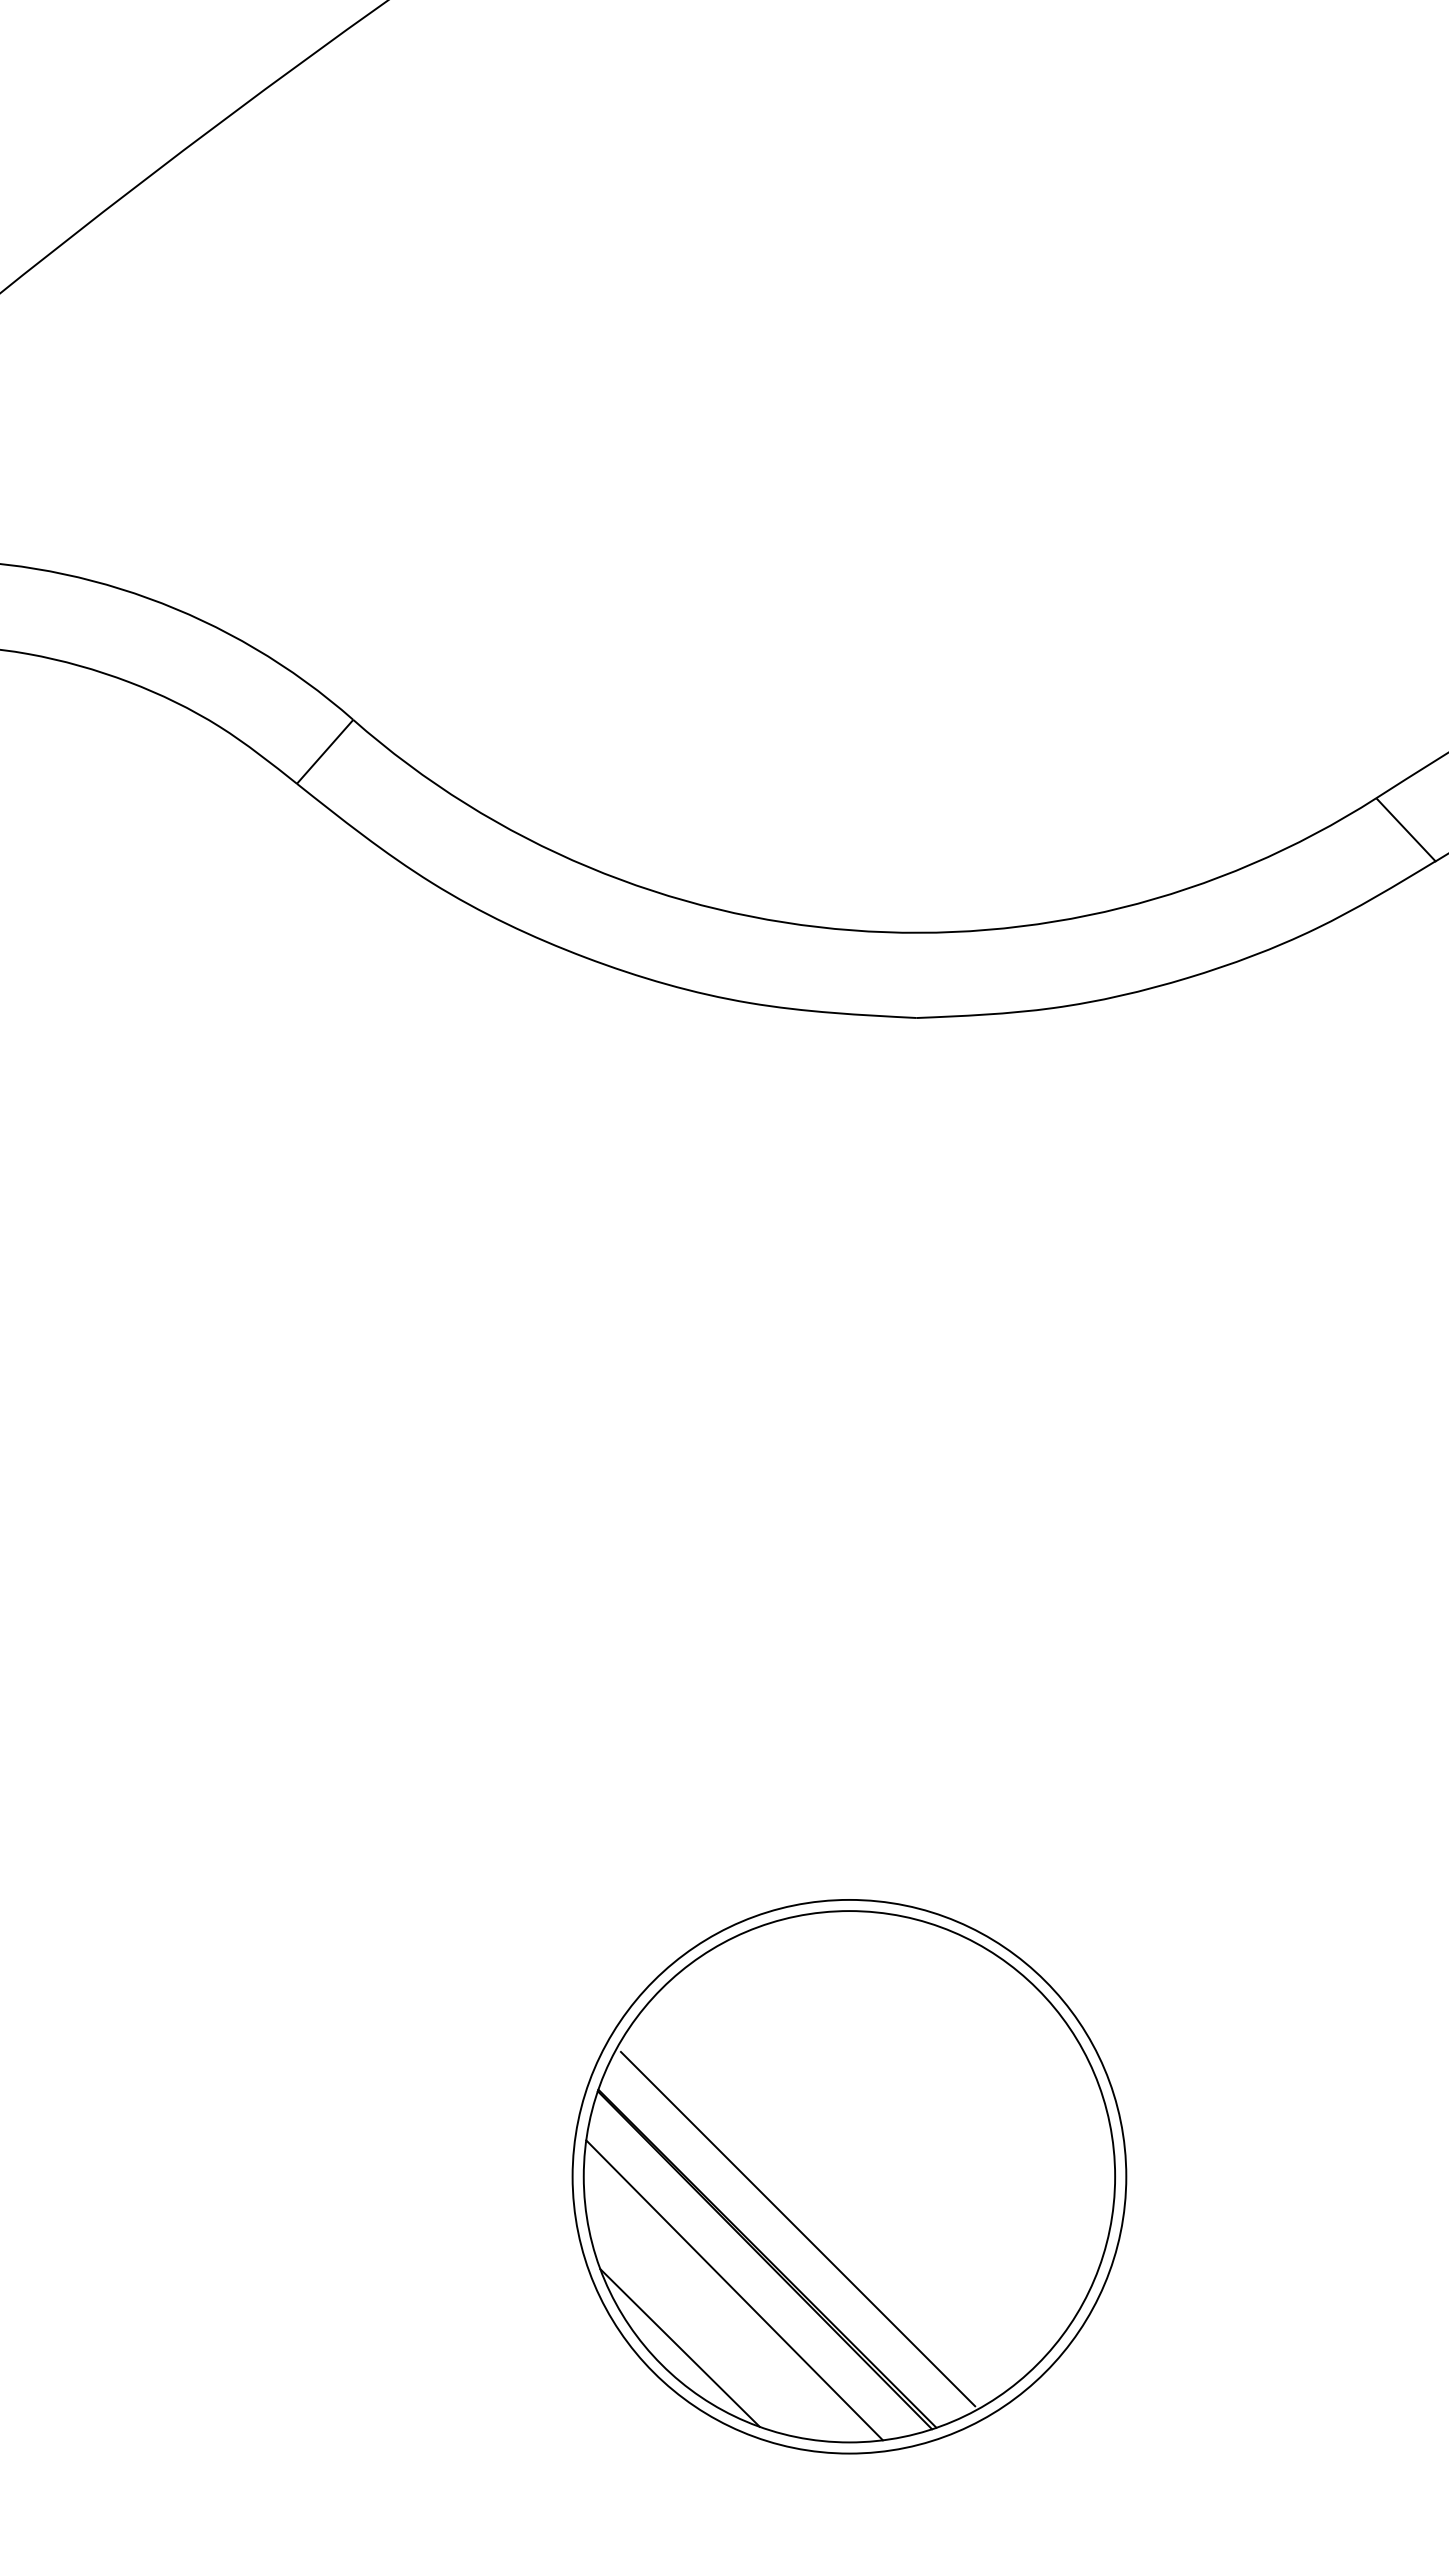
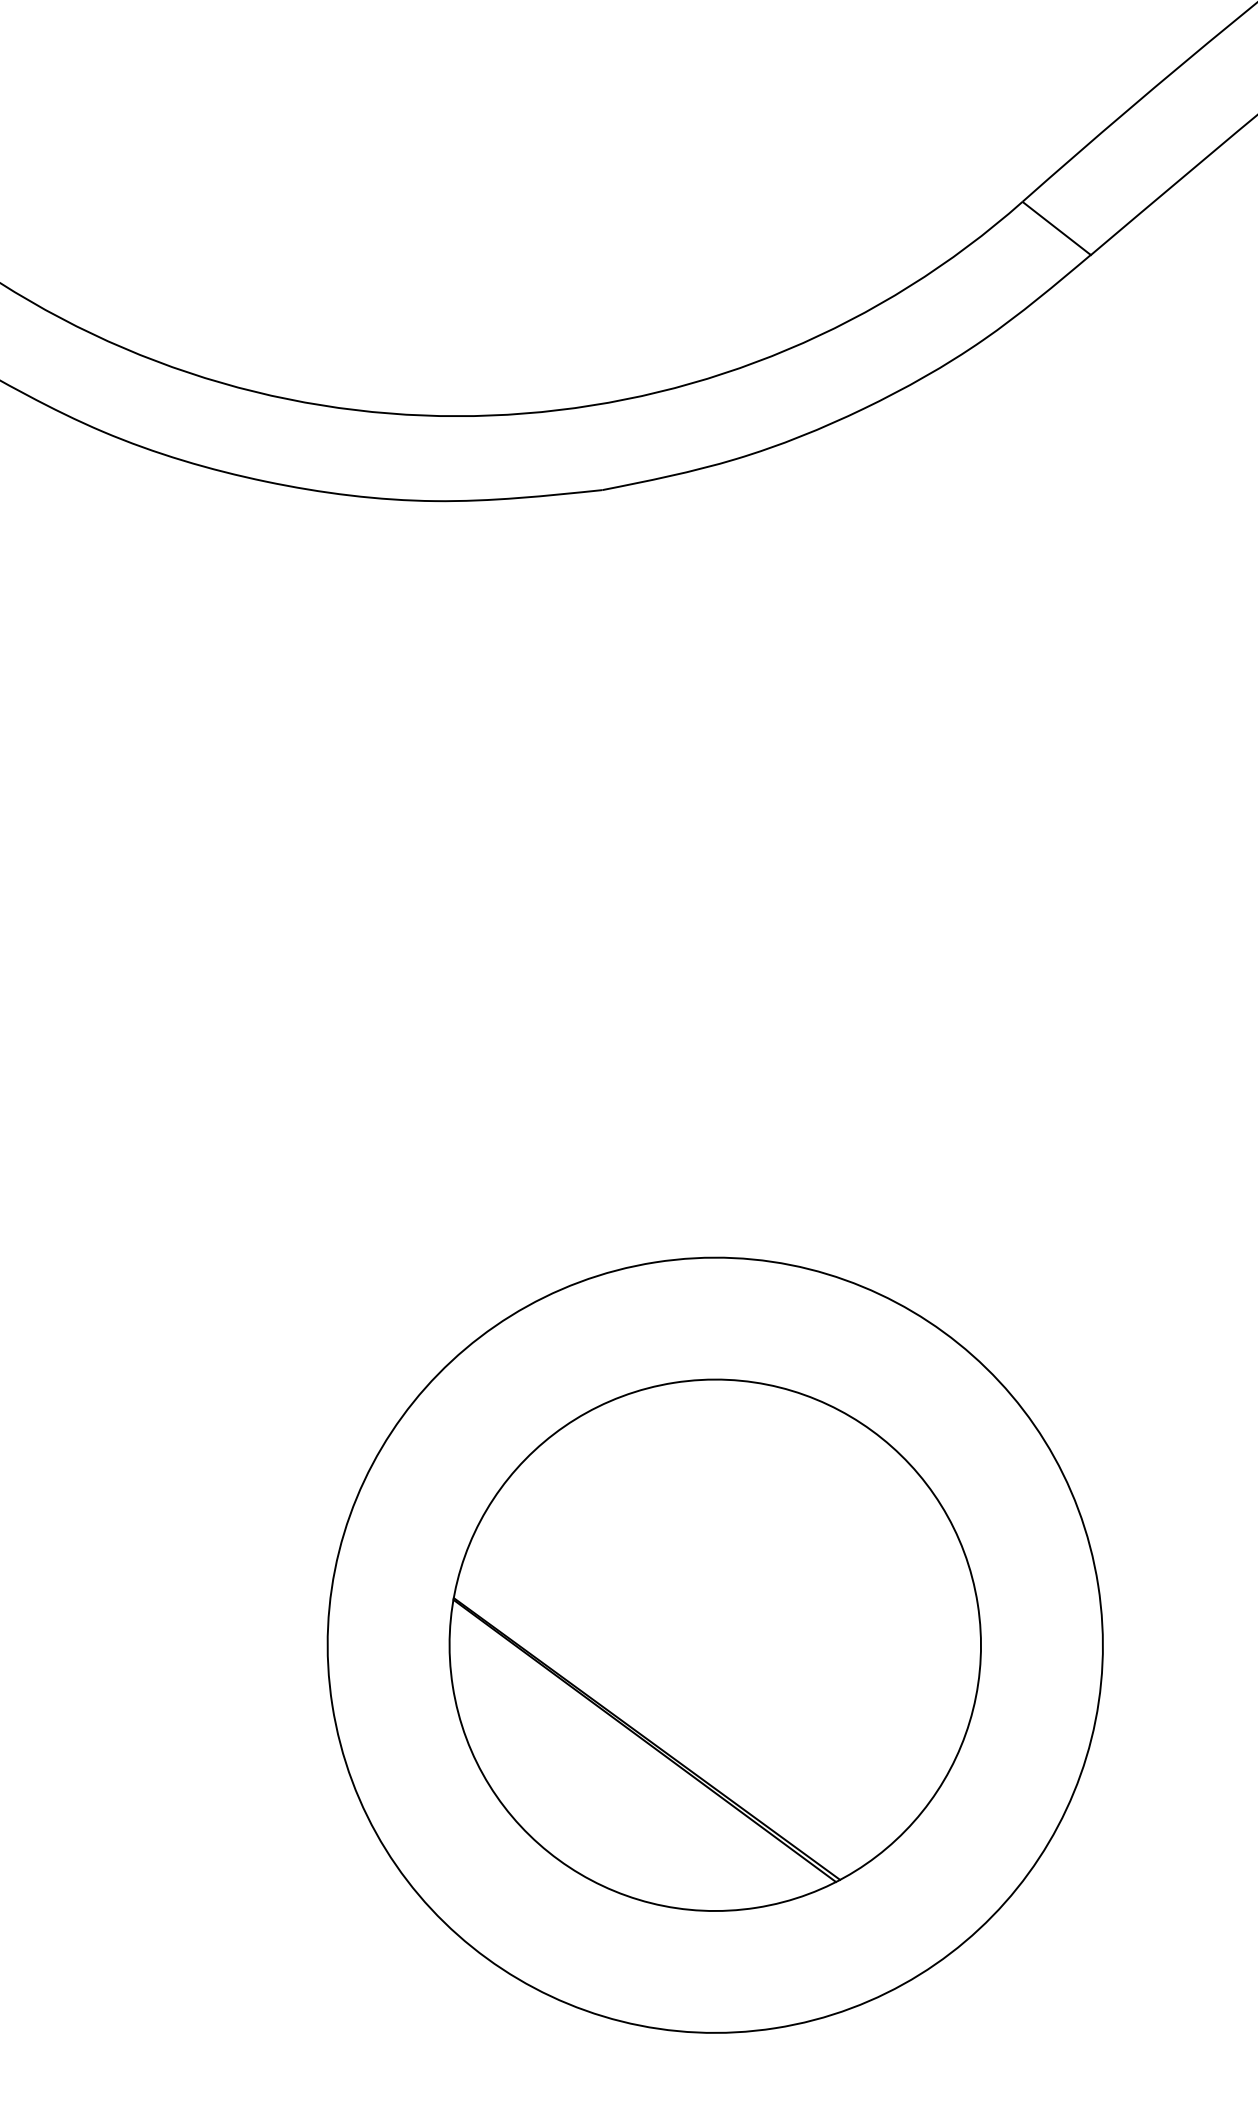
circle: (849, 2176) -> (715, 1645), size x1.4
line: (797, 2228) -> (671, 1704), removed
line: (734, 2290) -> (619, 1775), removed
line: (679, 2347) -> (573, 1840), removed

